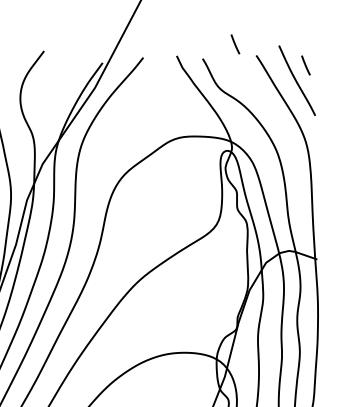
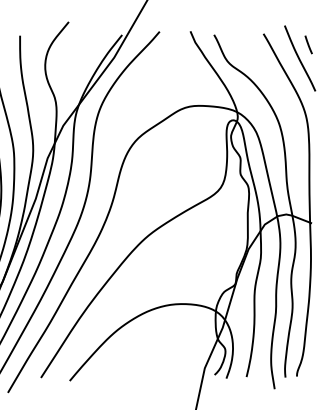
line: (235, 43) -> (244, 22), removed

